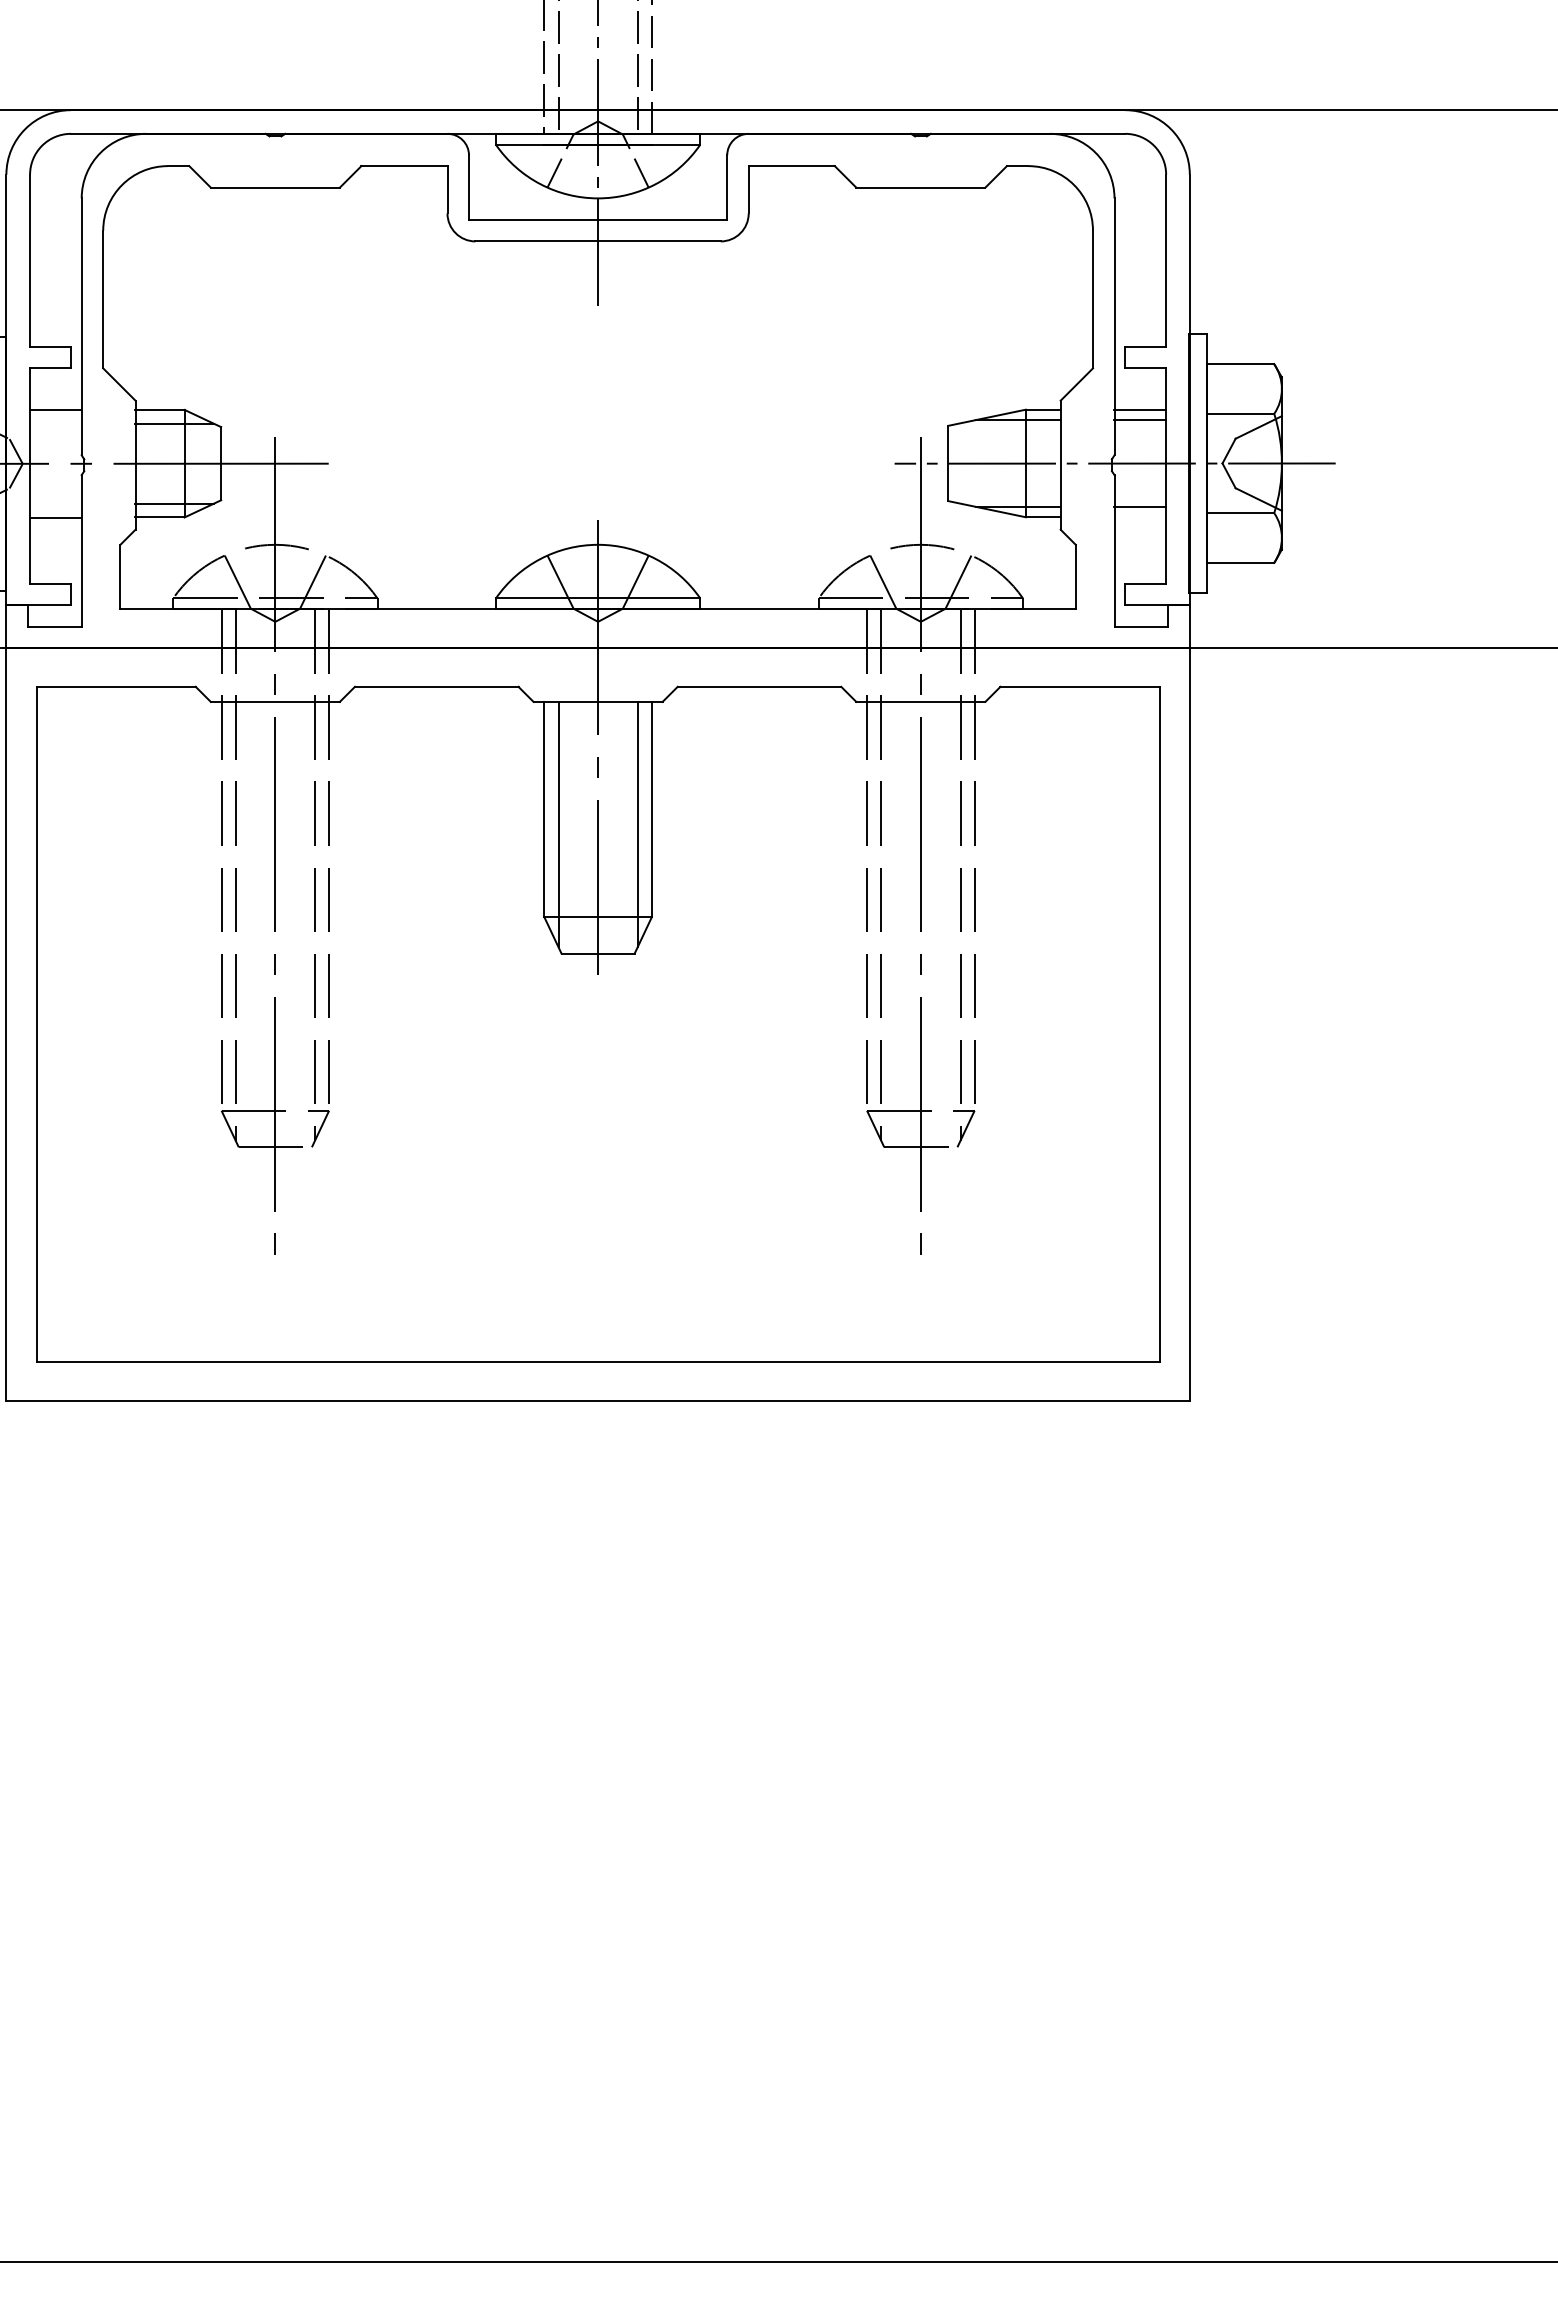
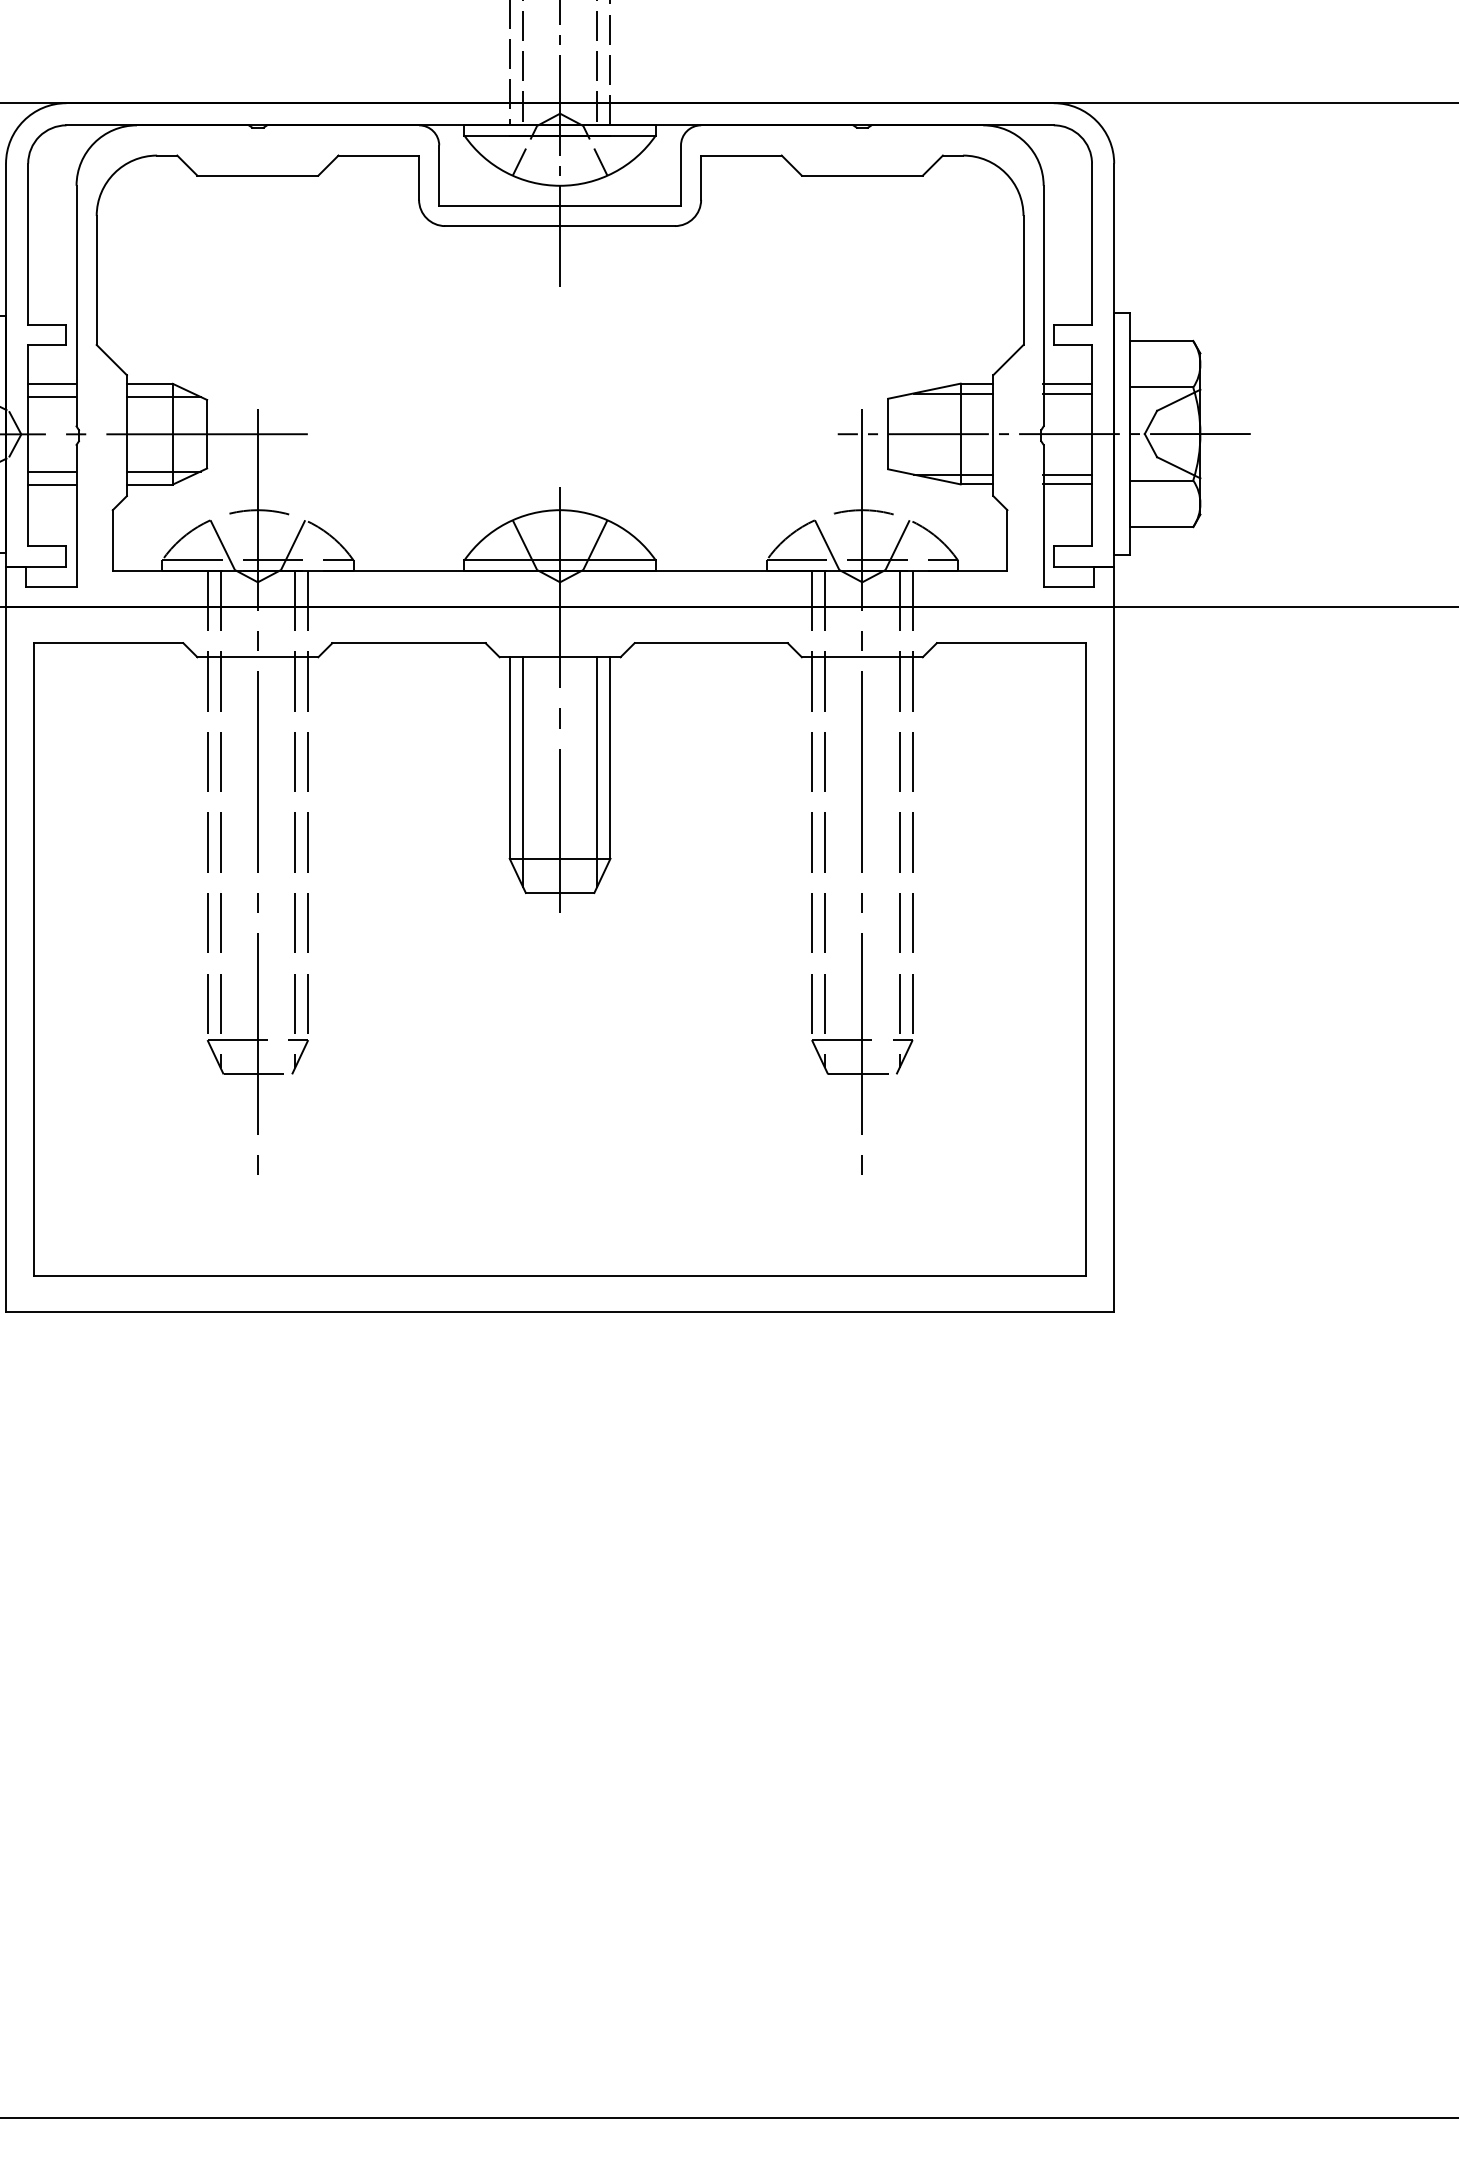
line: (55, 424) -> (52, 397), added
line: (55, 503) -> (52, 471), added
line: (1139, 517) -> (1067, 484), added

